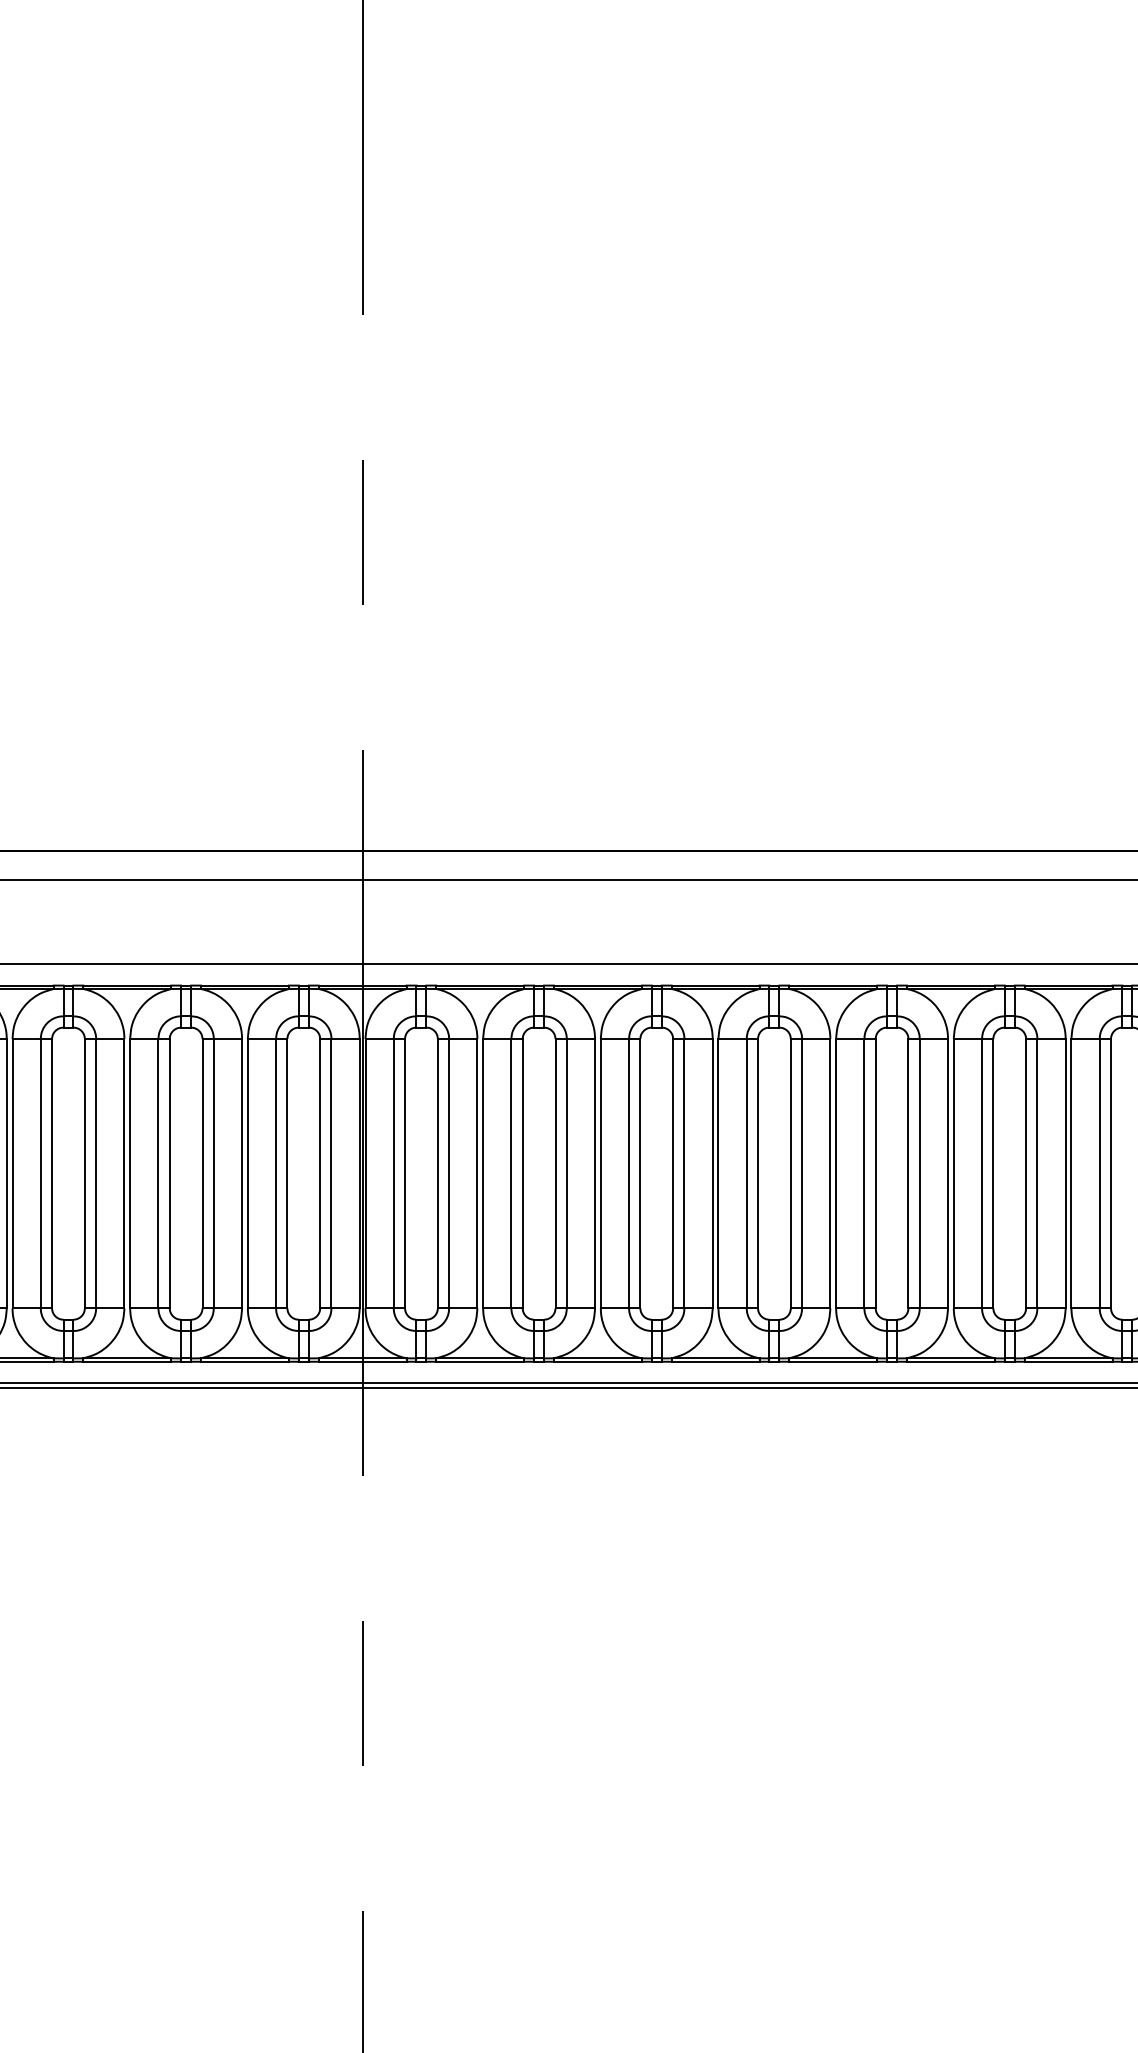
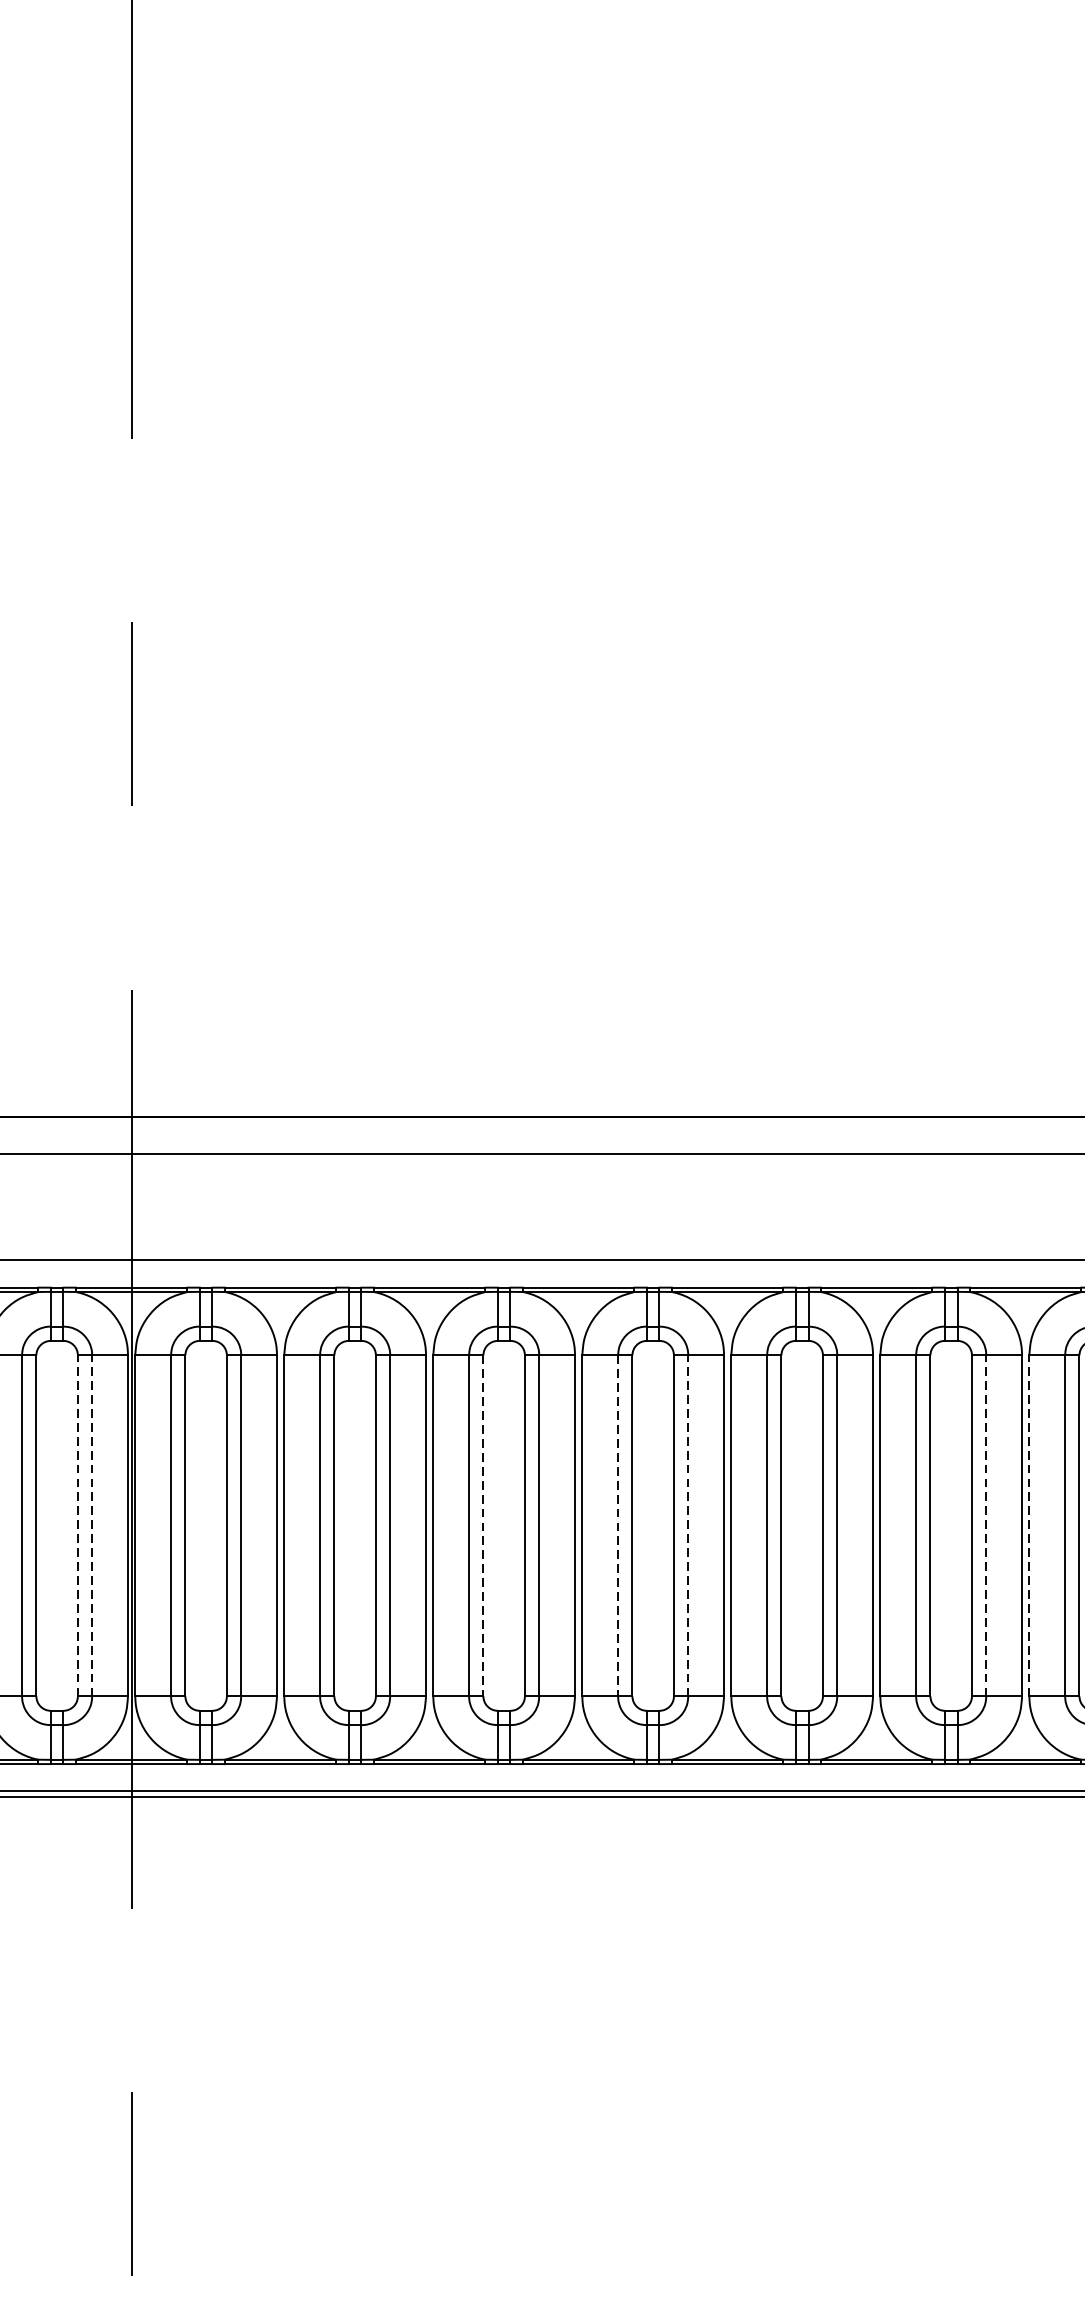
line: (320, 1173) -> (78, 1525), solid -> dashed
line: (331, 1173) -> (92, 1525), solid -> dashed
line: (640, 1173) -> (483, 1525), solid -> dashed
line: (746, 1173) -> (617, 1525), solid -> dashed
line: (802, 1173) -> (688, 1525), solid -> dashed
line: (1037, 1173) -> (986, 1525), solid -> dashed
line: (1071, 1173) -> (1029, 1525), solid -> dashed

